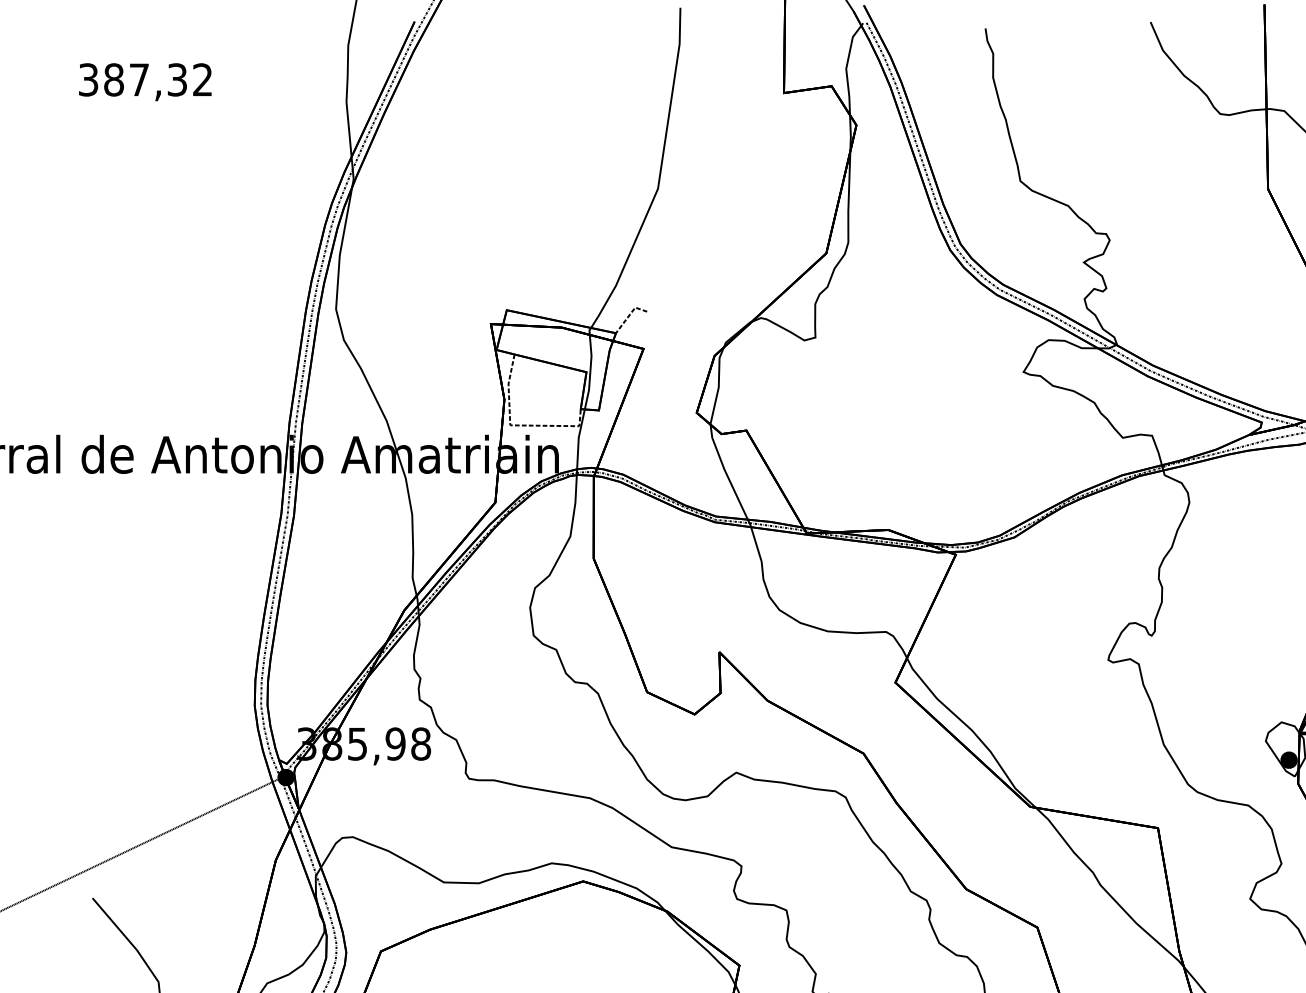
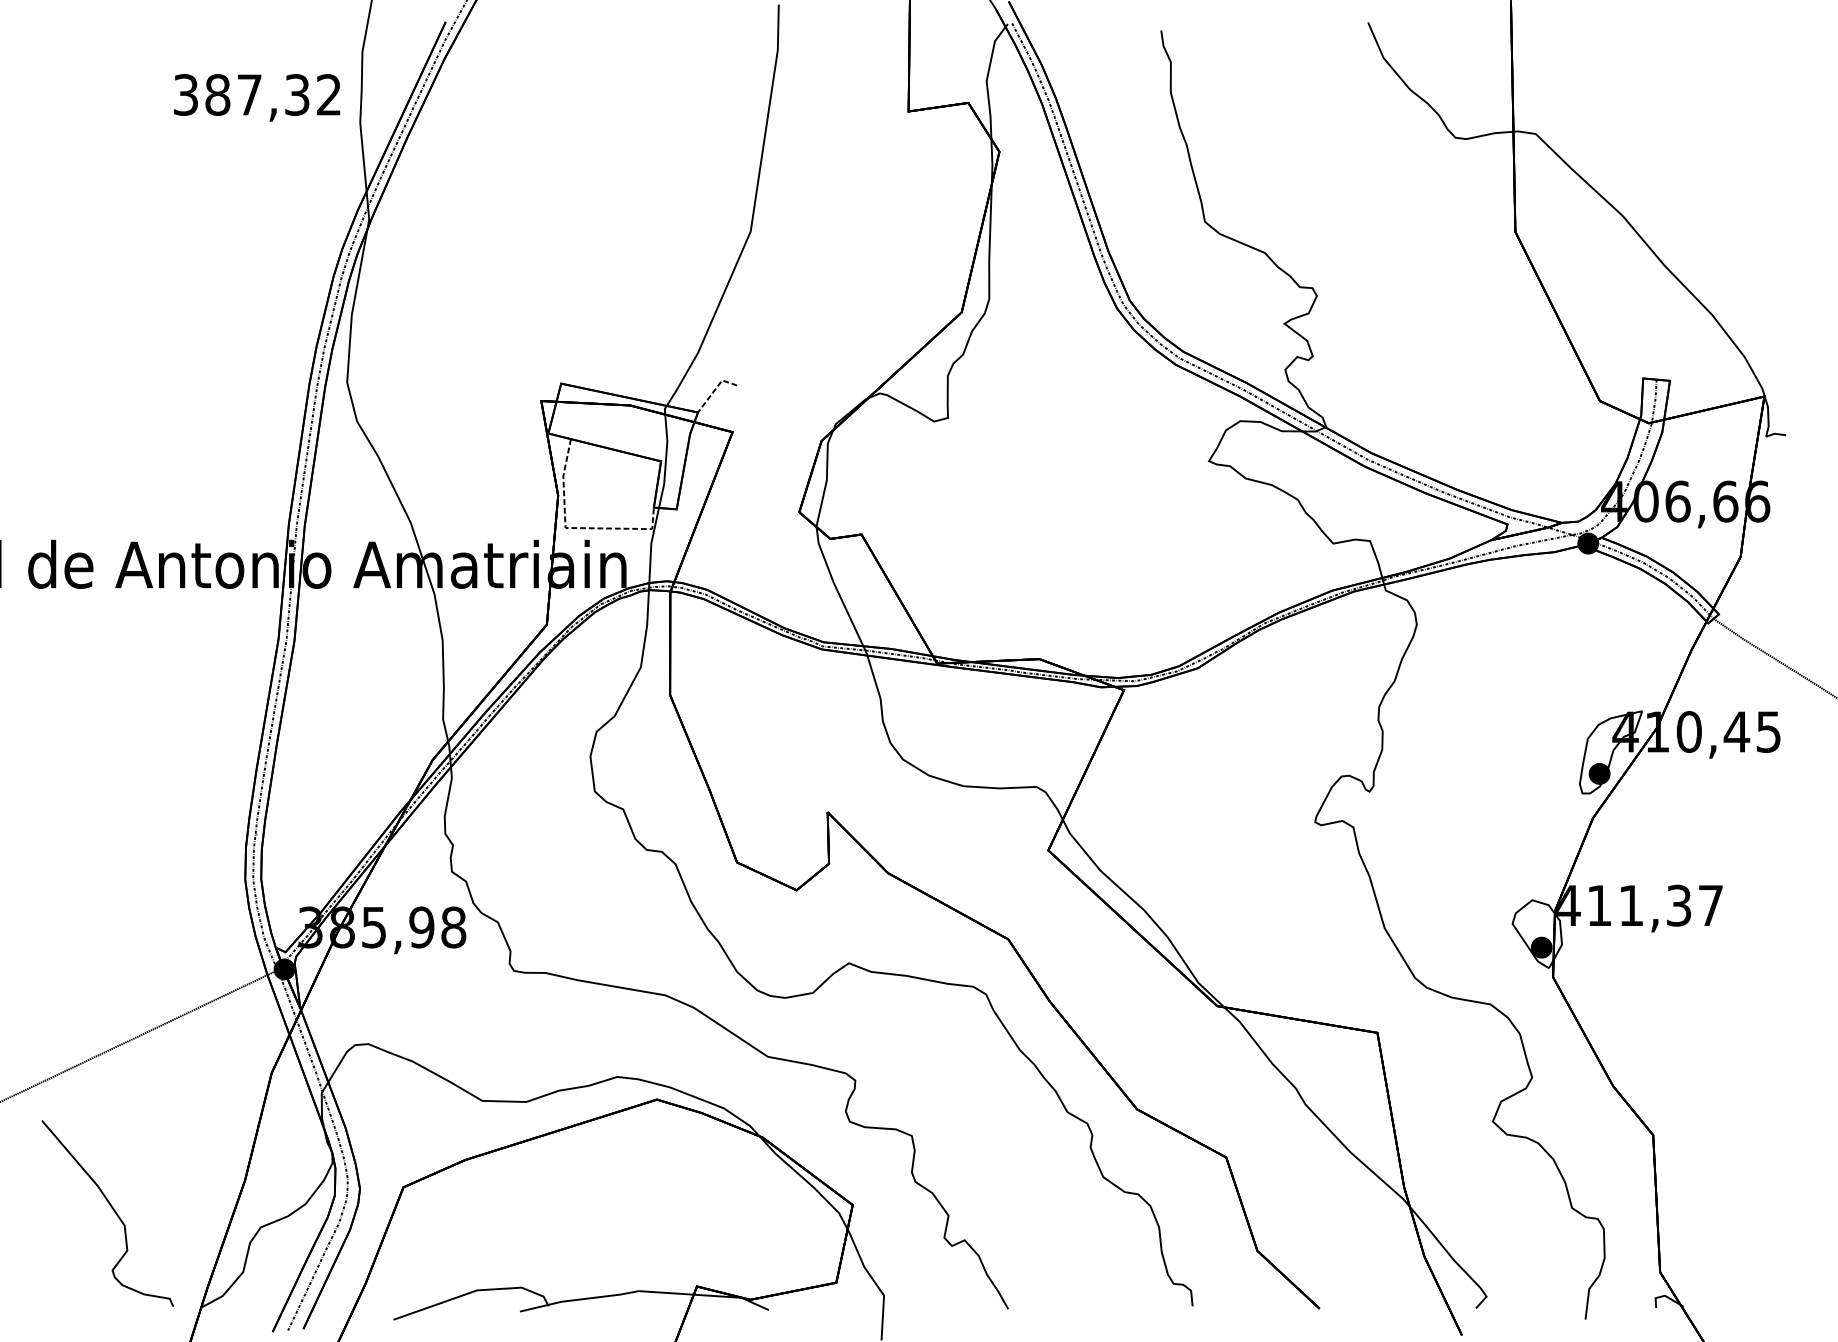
text: (145, 81) -> (257, 97), moved

